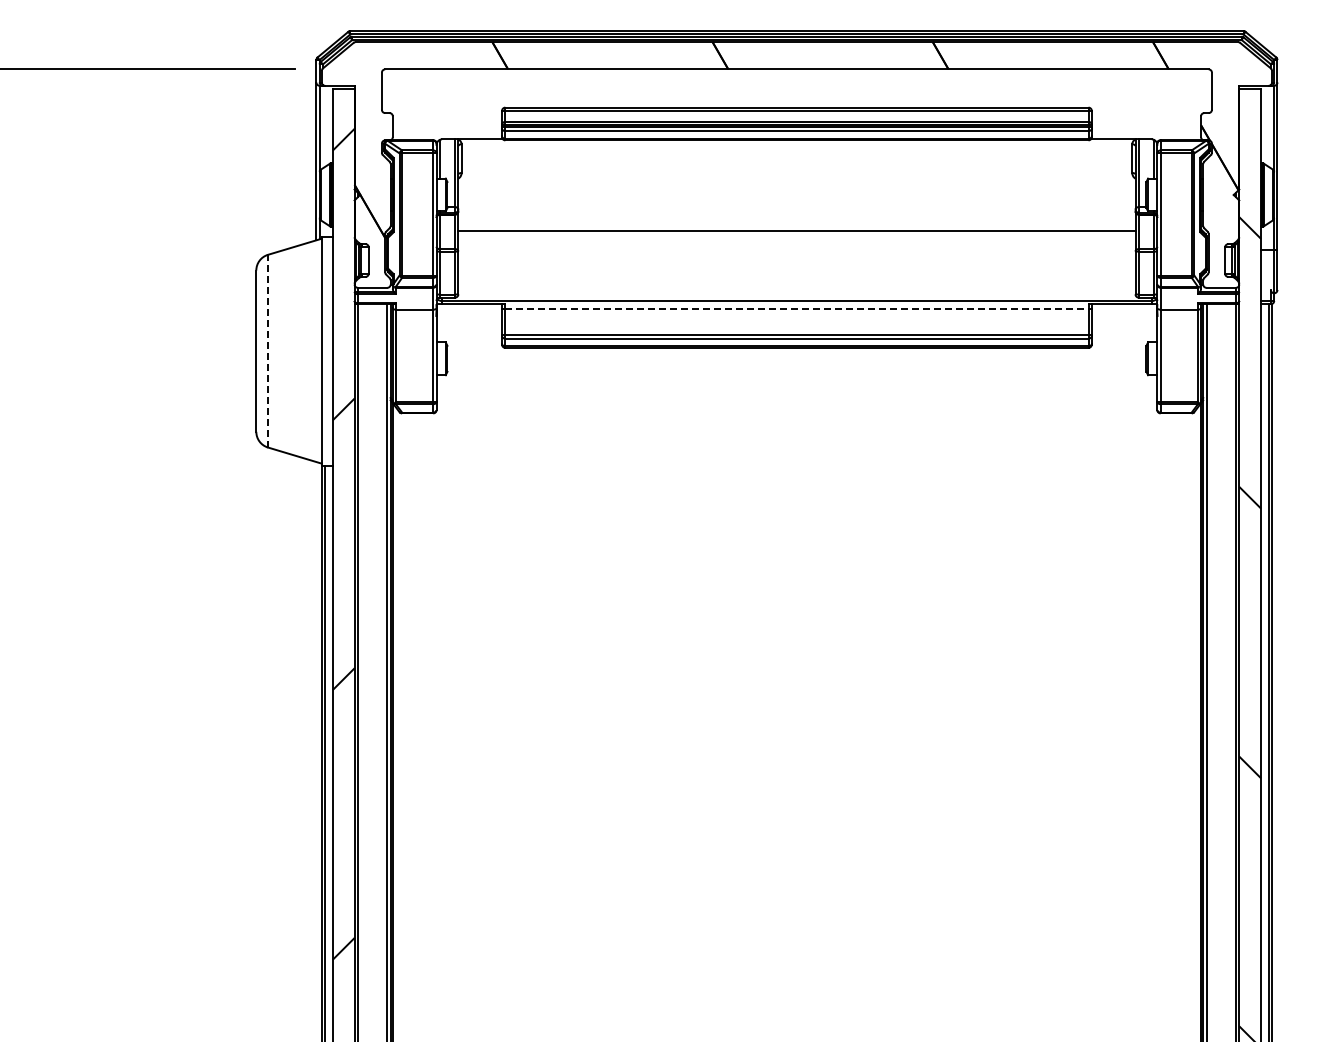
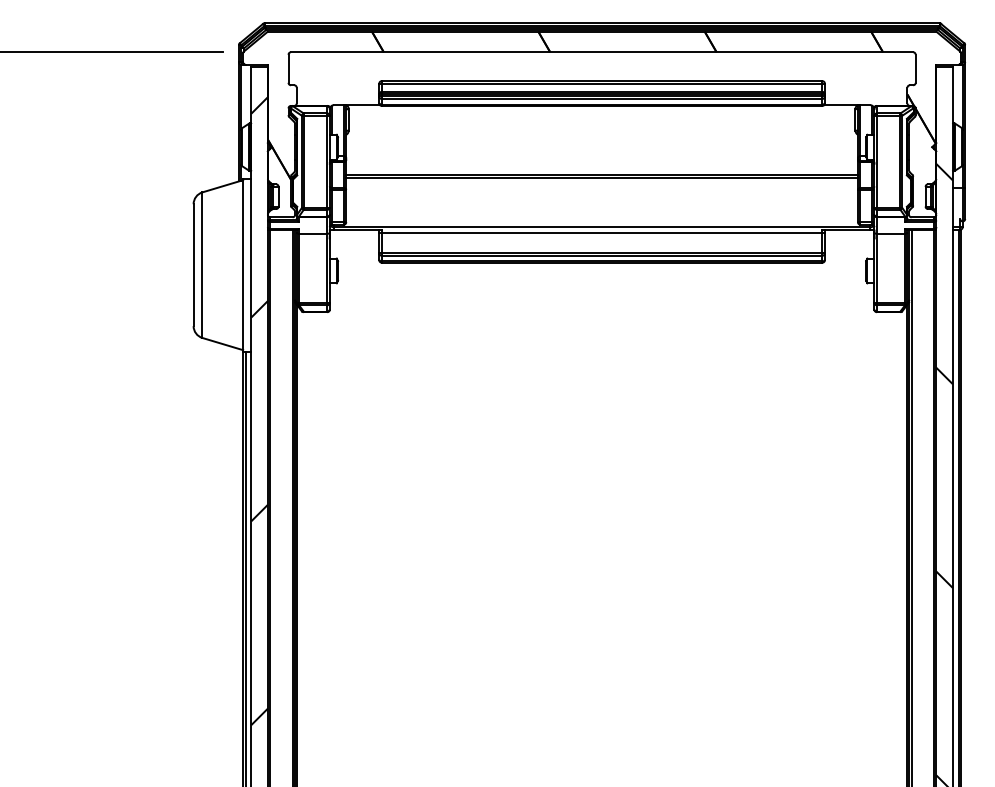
line: (796, 235) -> (601, 177), added
line: (796, 308) -> (601, 232), dashed -> solid
line: (268, 350) -> (202, 264), dashed -> solid

